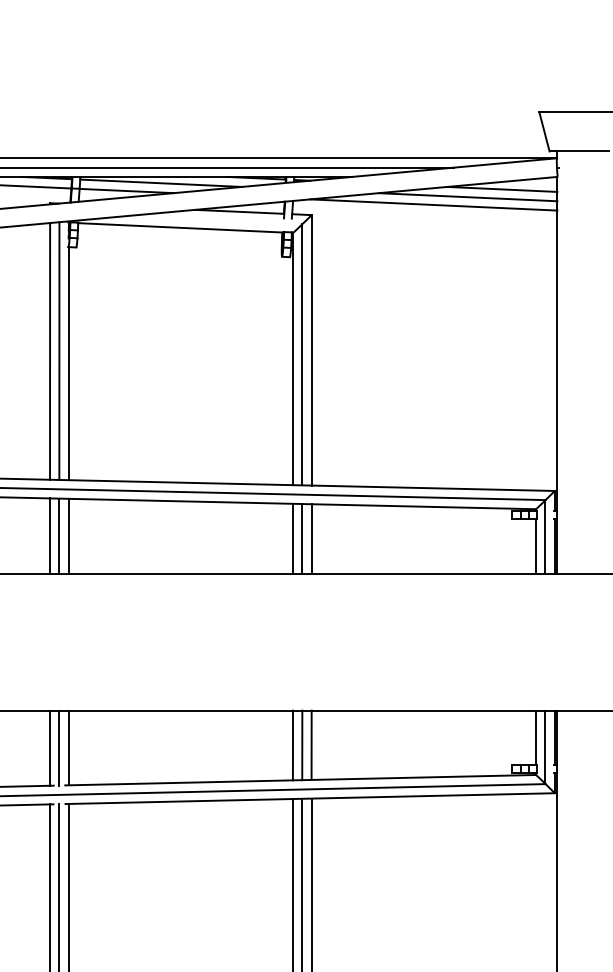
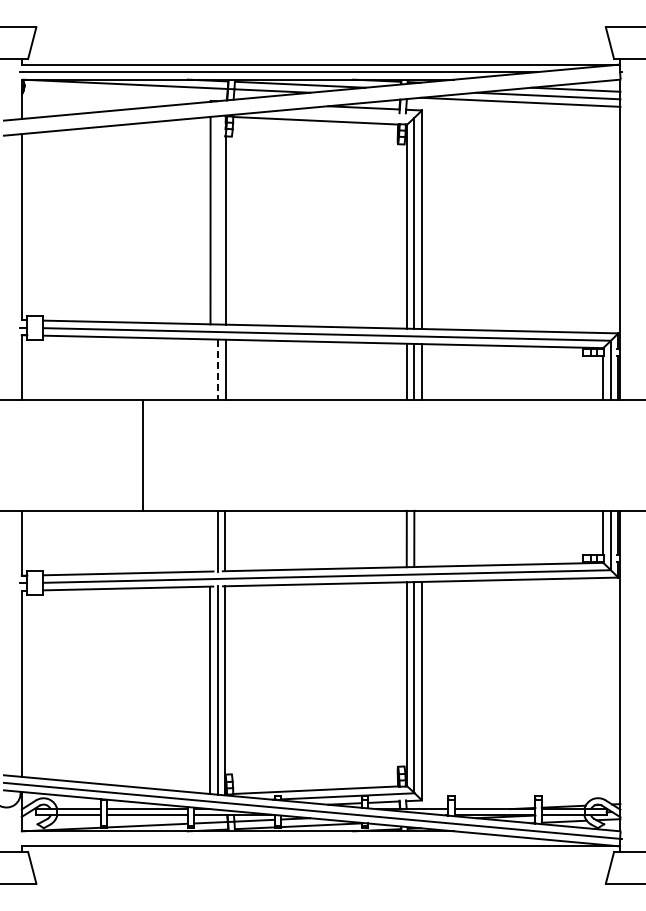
line: (59, 351) -> (218, 220), removed
line: (50, 535) -> (210, 369), removed
line: (59, 536) -> (218, 370), solid -> dashed
line: (311, 744) -> (421, 538), removed
line: (50, 747) -> (210, 540), removed

